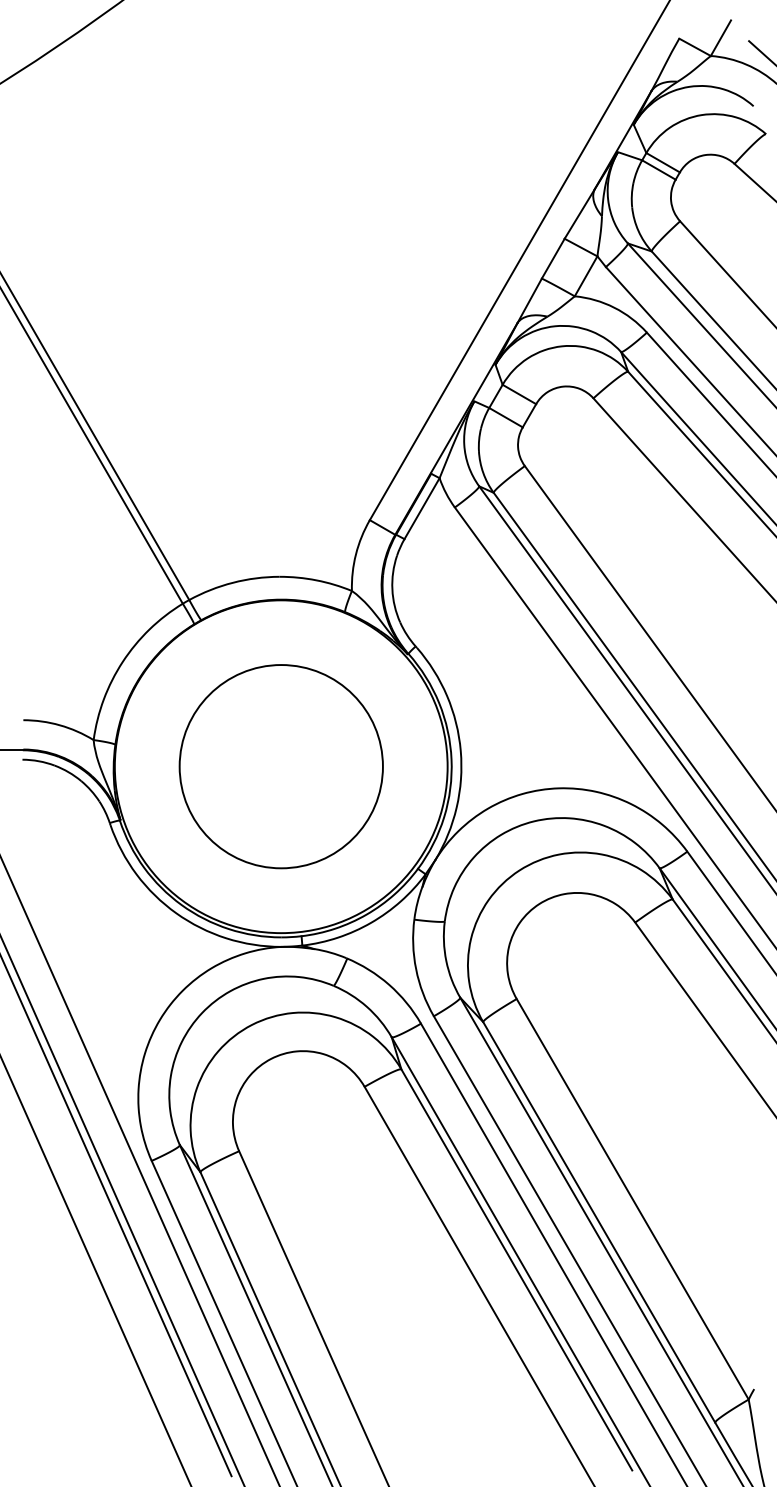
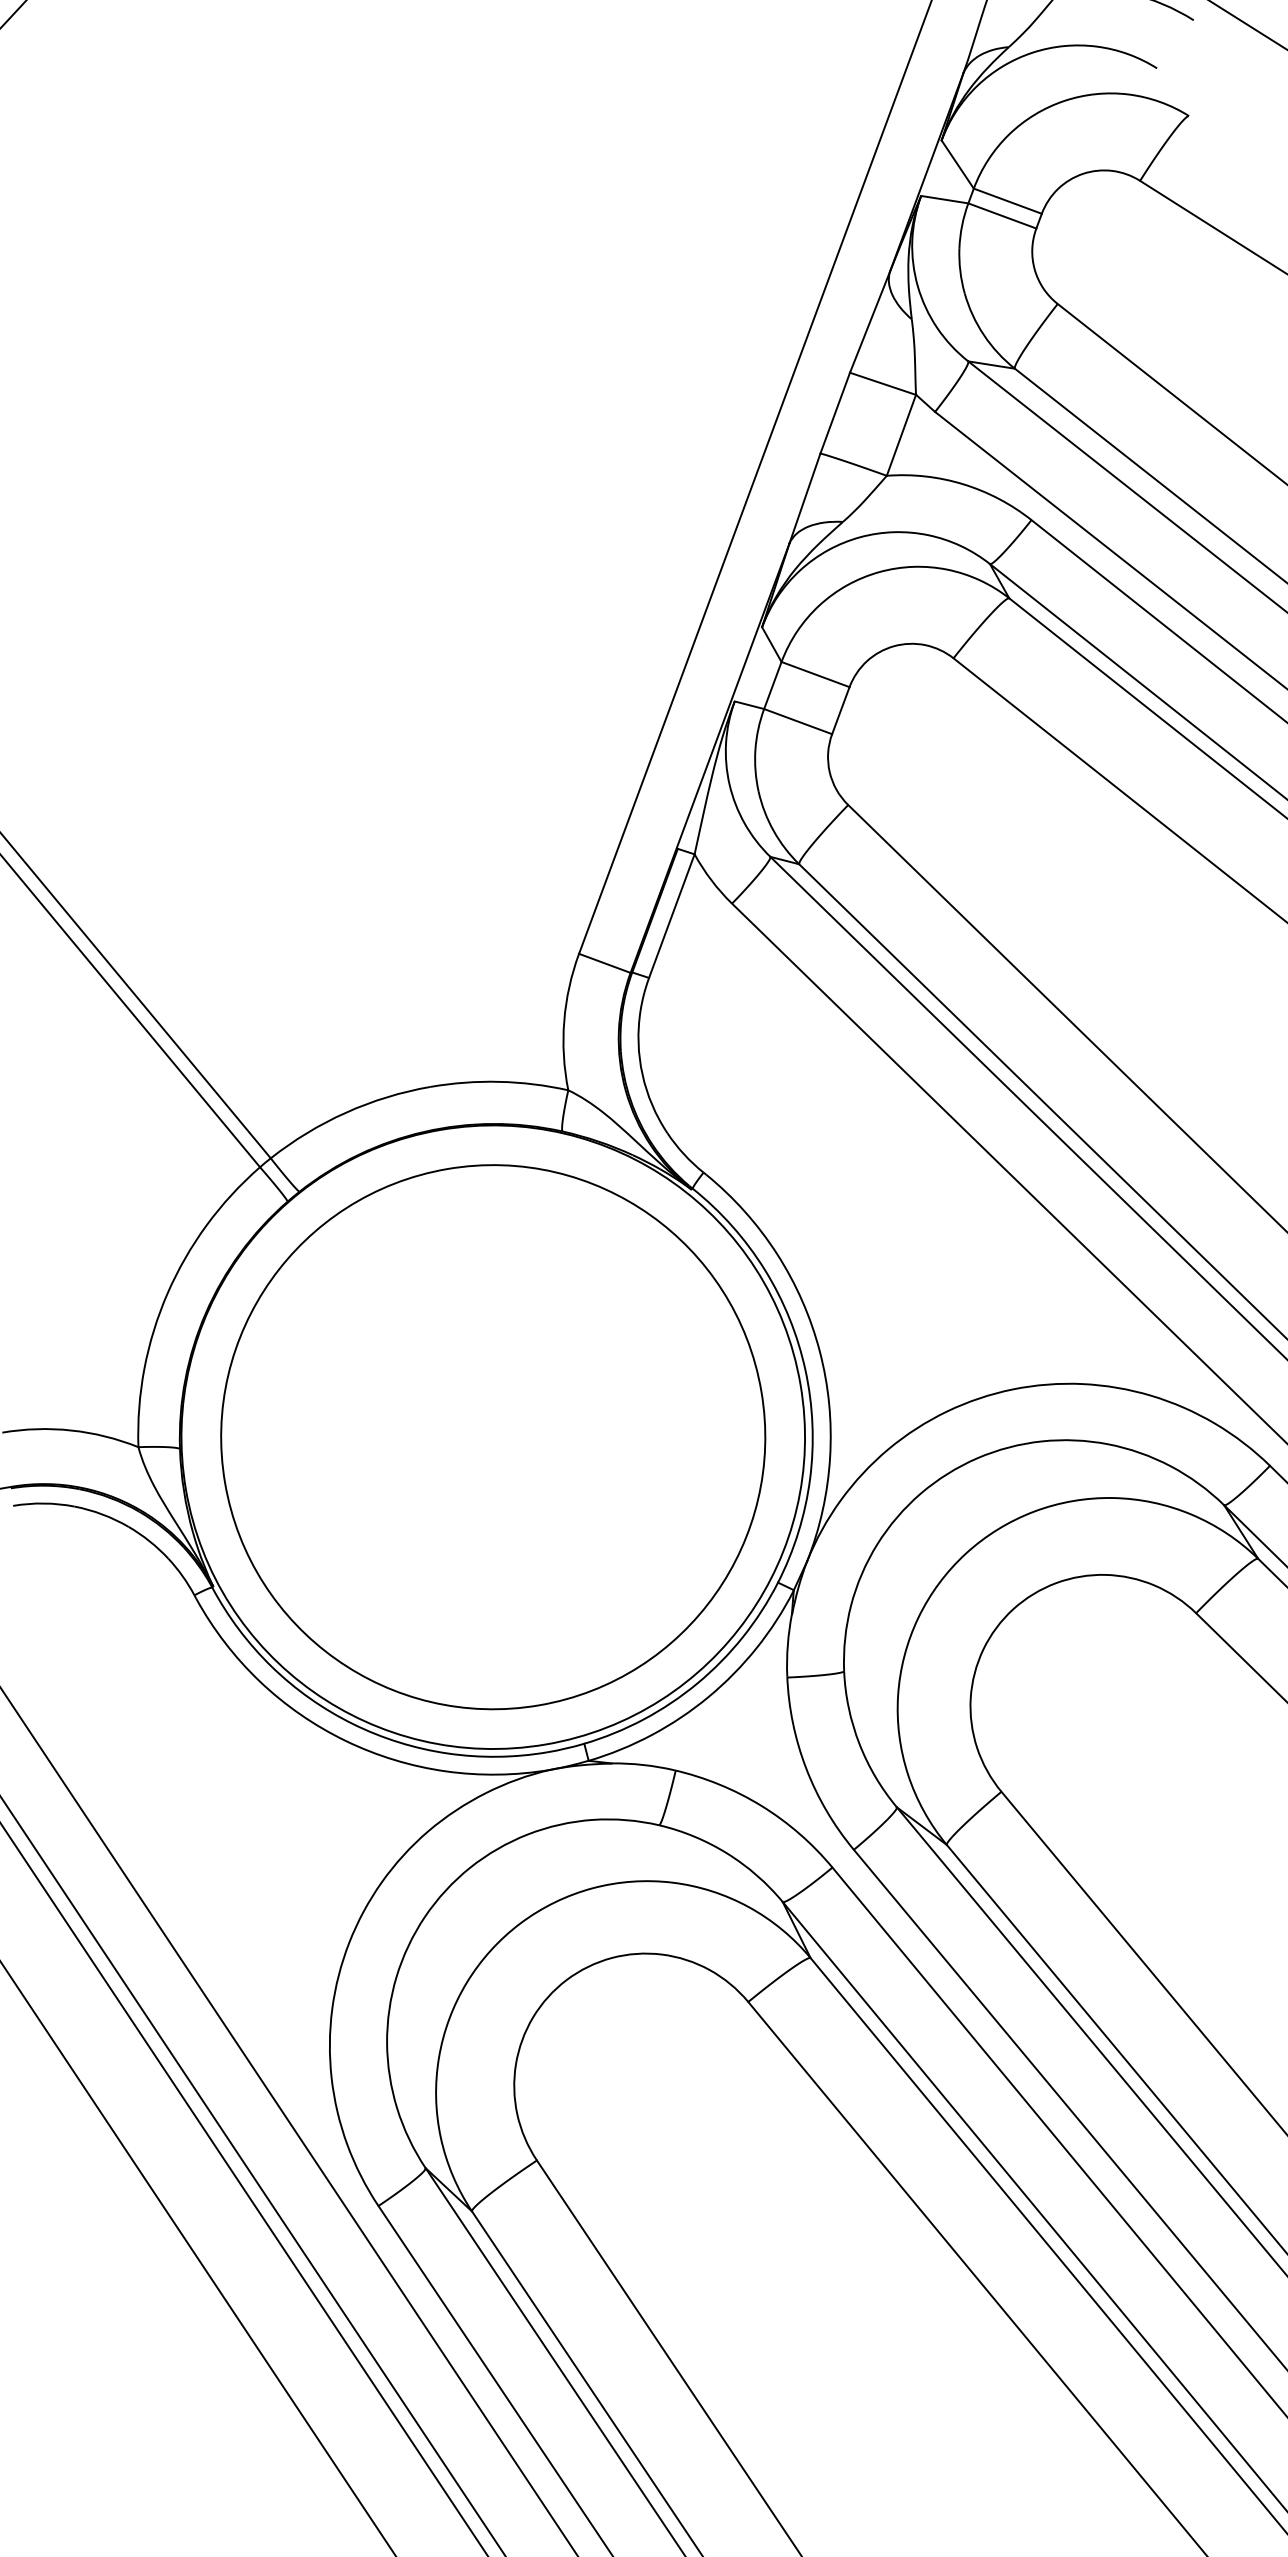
circle: (281, 766) -> (493, 1436), size x1.43

